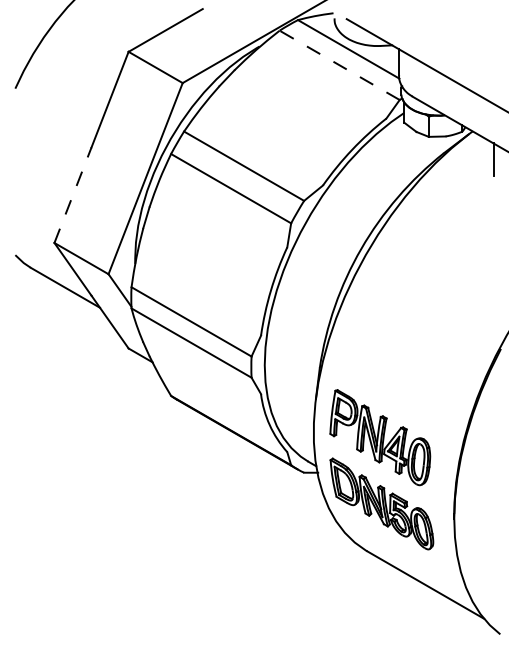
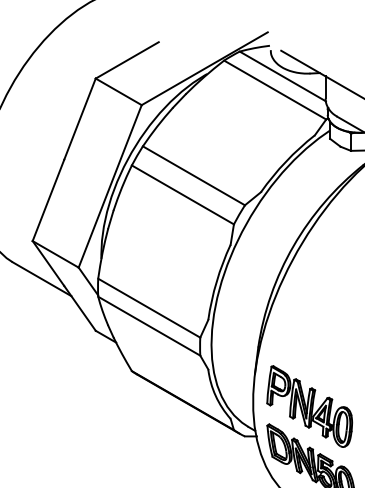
line: (339, 65) -> (275, 90), dashed -> solid
line: (73, 194) -> (48, 199), dashed -> solid

